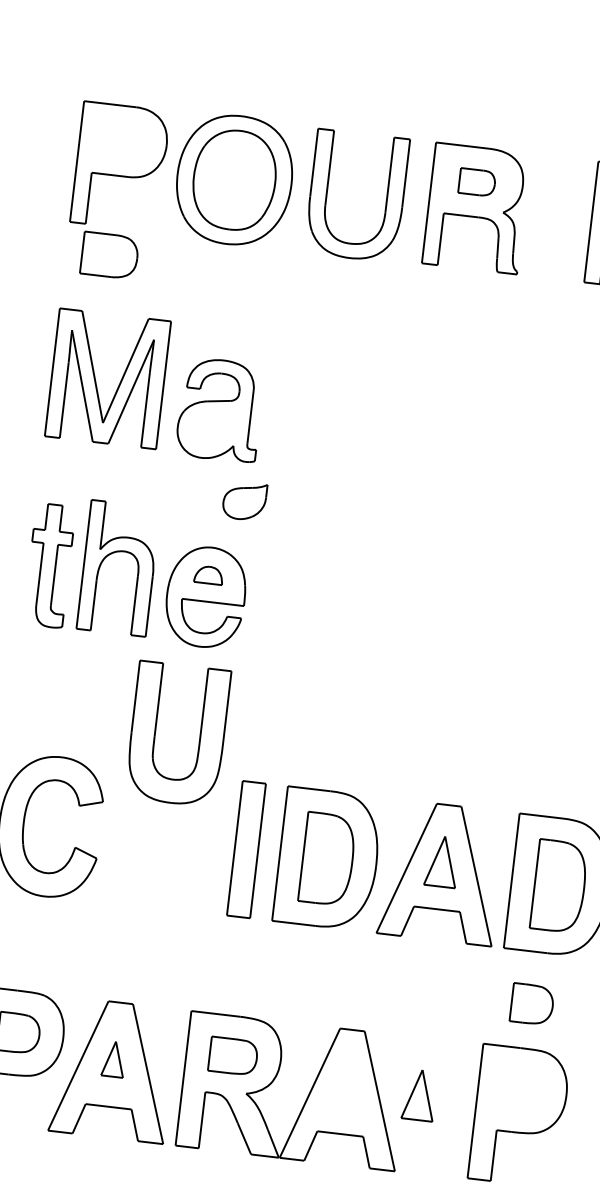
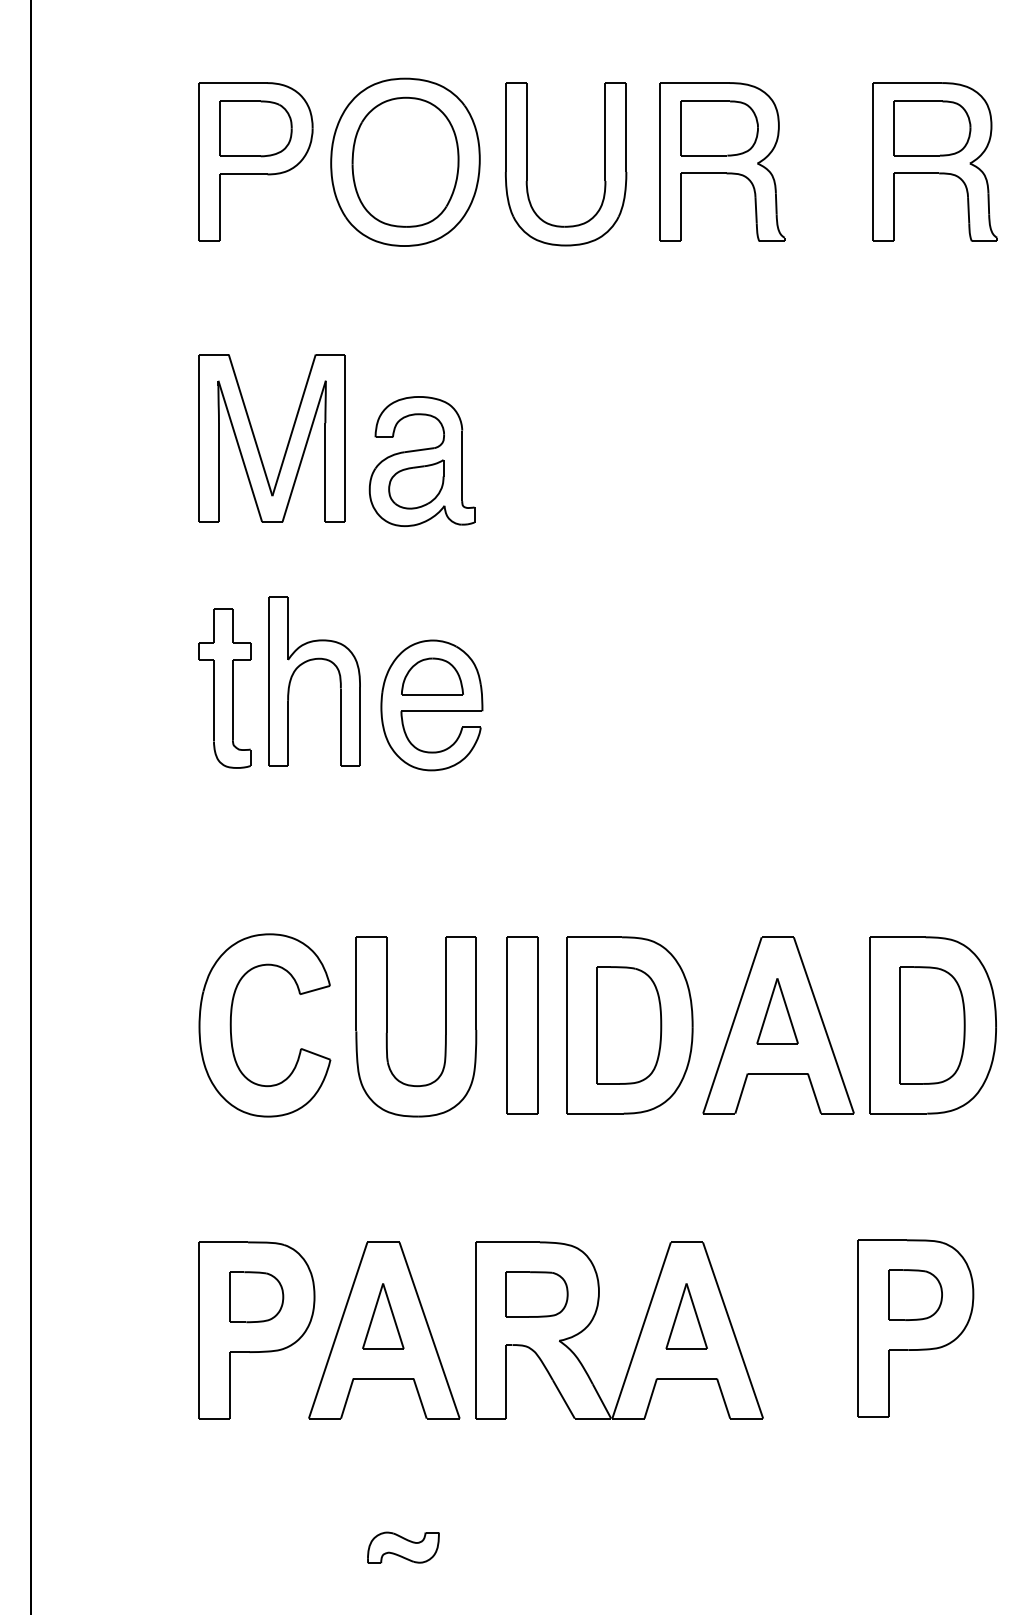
part: (477, 182) -> (719, 128), size x1.67
part: (109, 255) -> (255, 128), moved
part: (244, 501) -> (416, 484), moved
part: (208, 575) -> (432, 676), size x1.67
part: (155, 731) -> (387, 1026), moved
part: (532, 1003) -> (915, 1294), moved
part: (114, 1059) -> (383, 1316), size x1.43
part: (419, 1095) -> (686, 1316), moved

